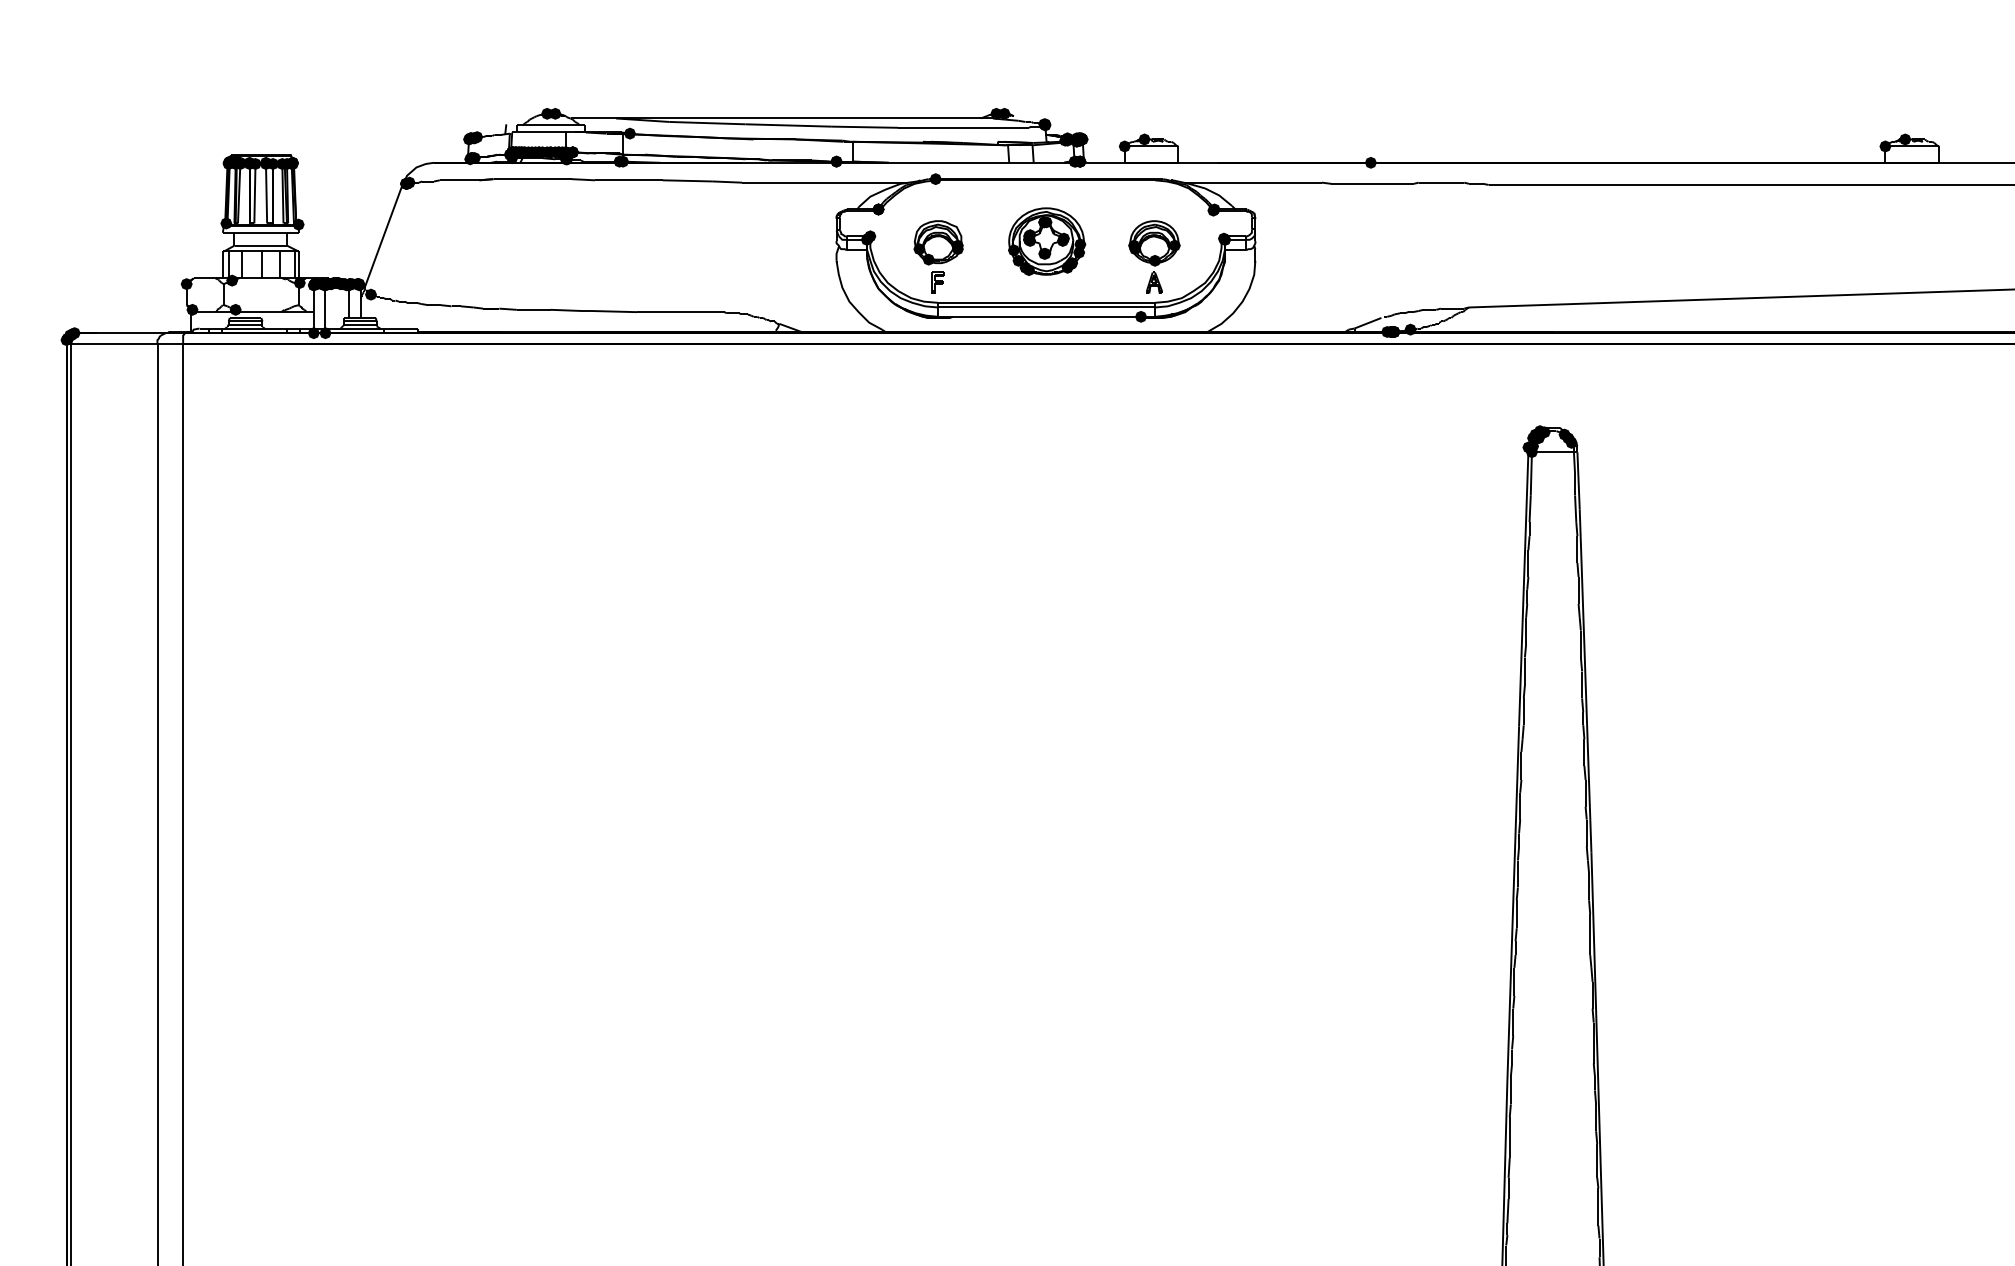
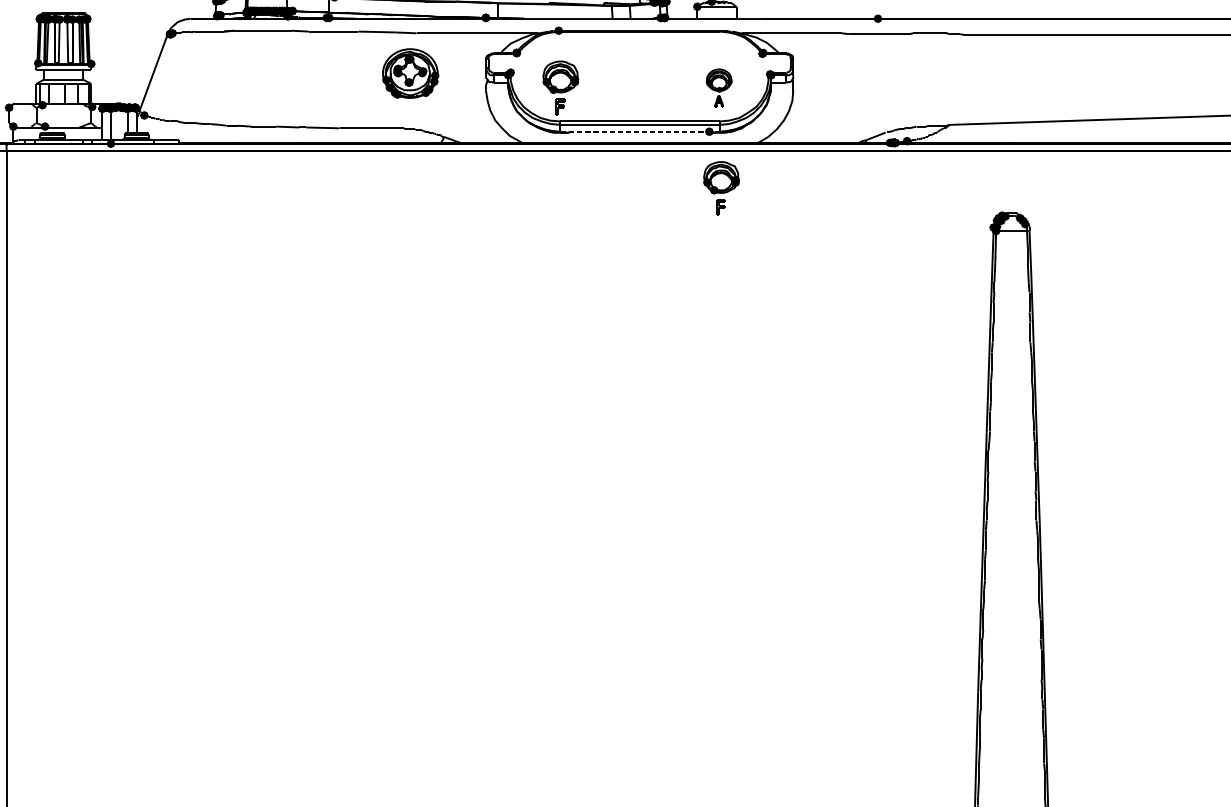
part: (1047, 241) -> (411, 73), moved
part: (1154, 256) -> (719, 87), size x0.7
line: (1046, 316) -> (639, 131), solid -> dashed
fill: (313, 333) -> (102, 143), removed
part: (1157, 393) -> (721, 188), added

